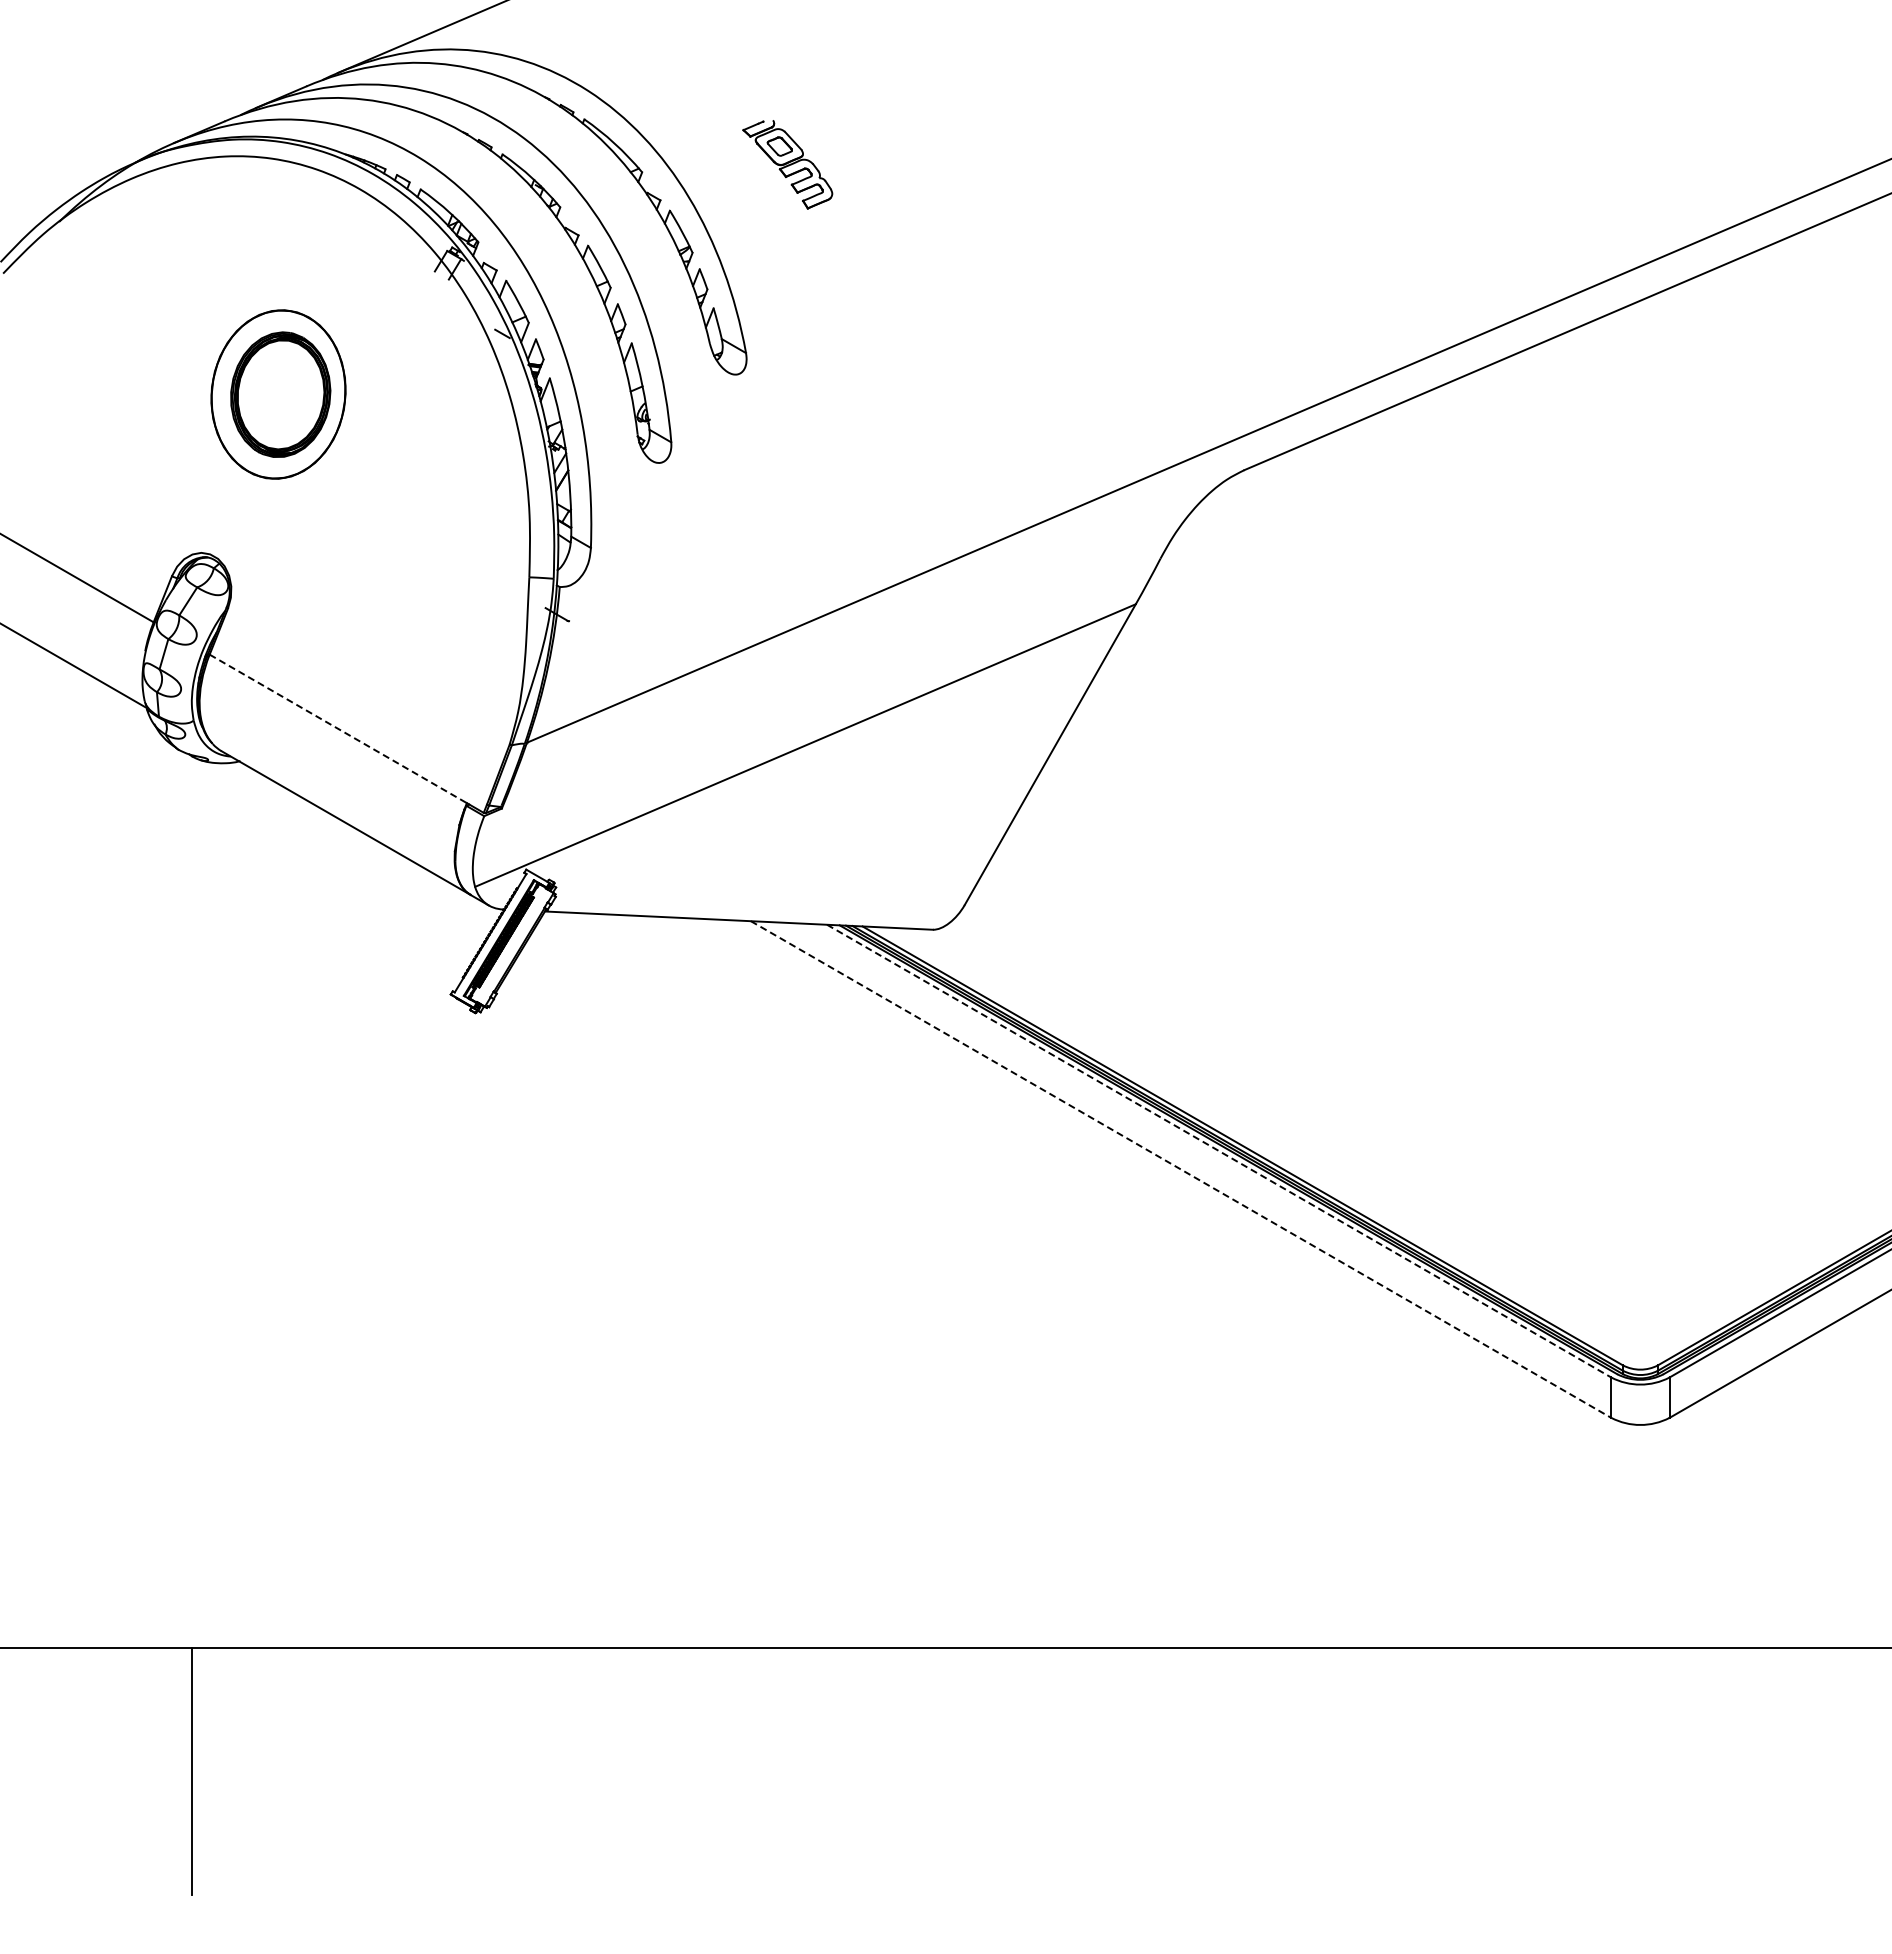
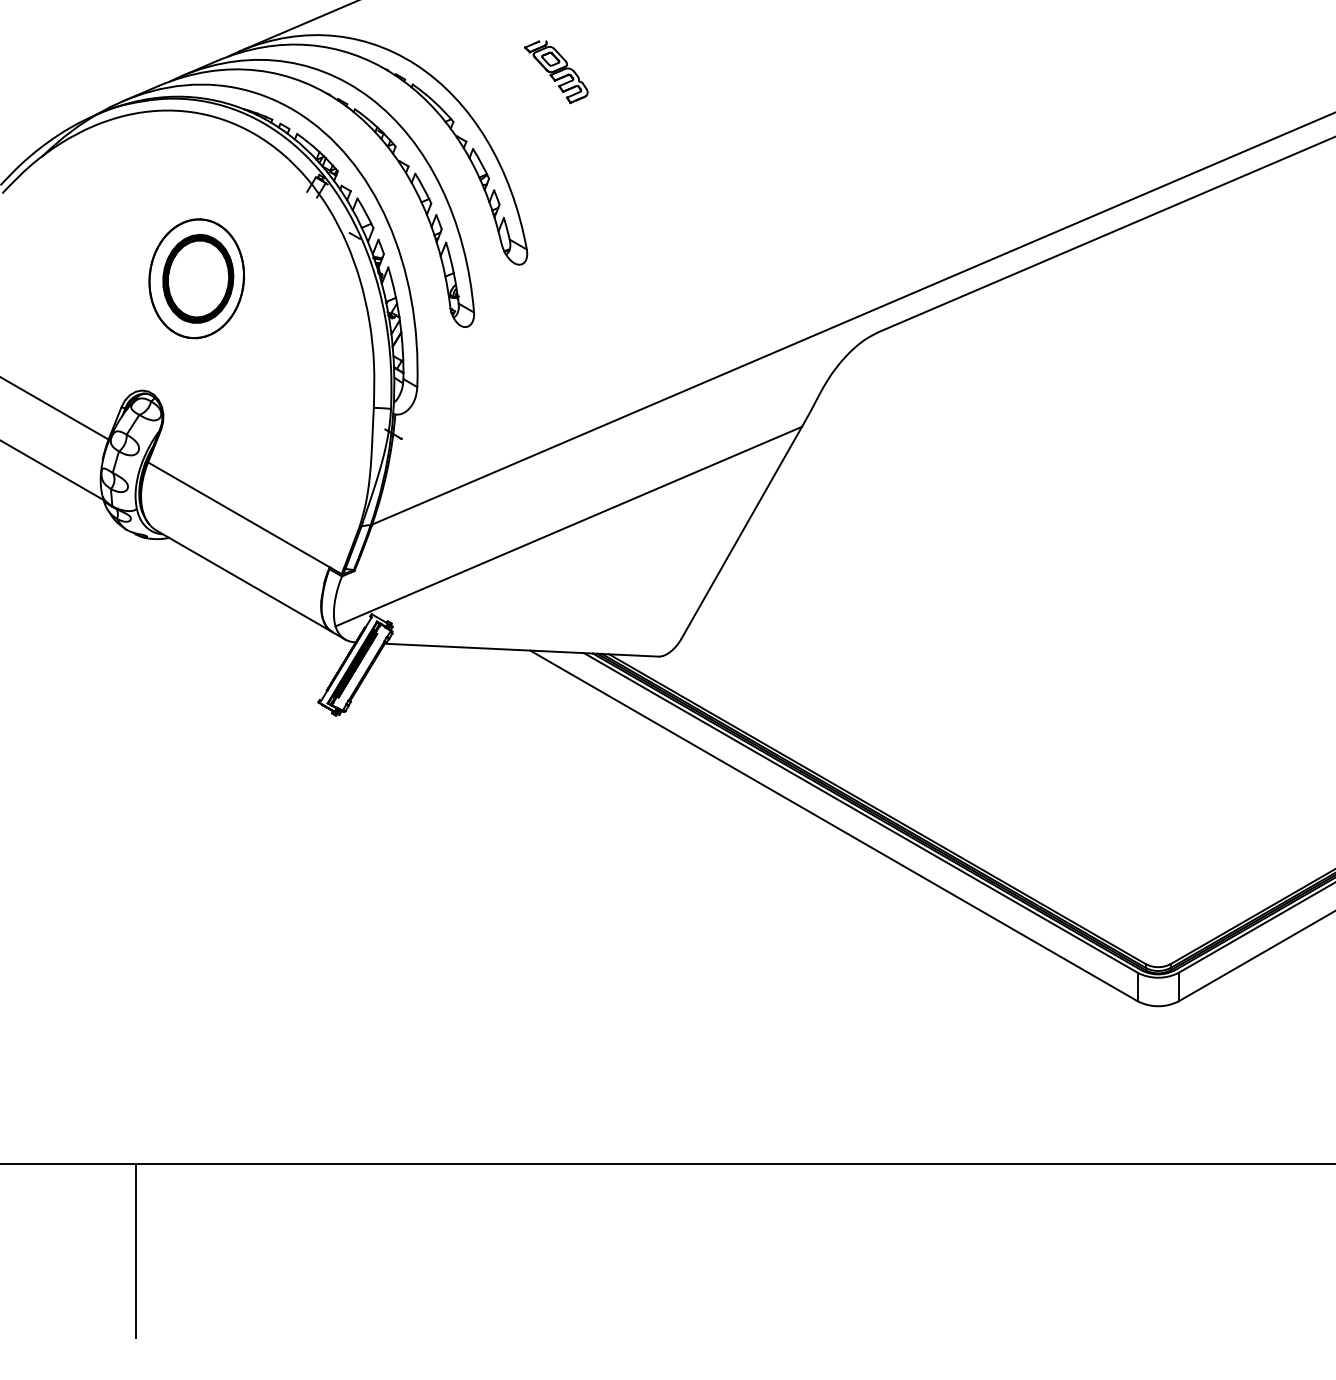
part: (787, 164) -> (556, 71), moved
line: (338, 729) -> (239, 515), dashed -> solid
line: (1219, 1151) -> (861, 813), dashed -> solid
line: (1181, 1169) -> (834, 825), dashed -> solid

